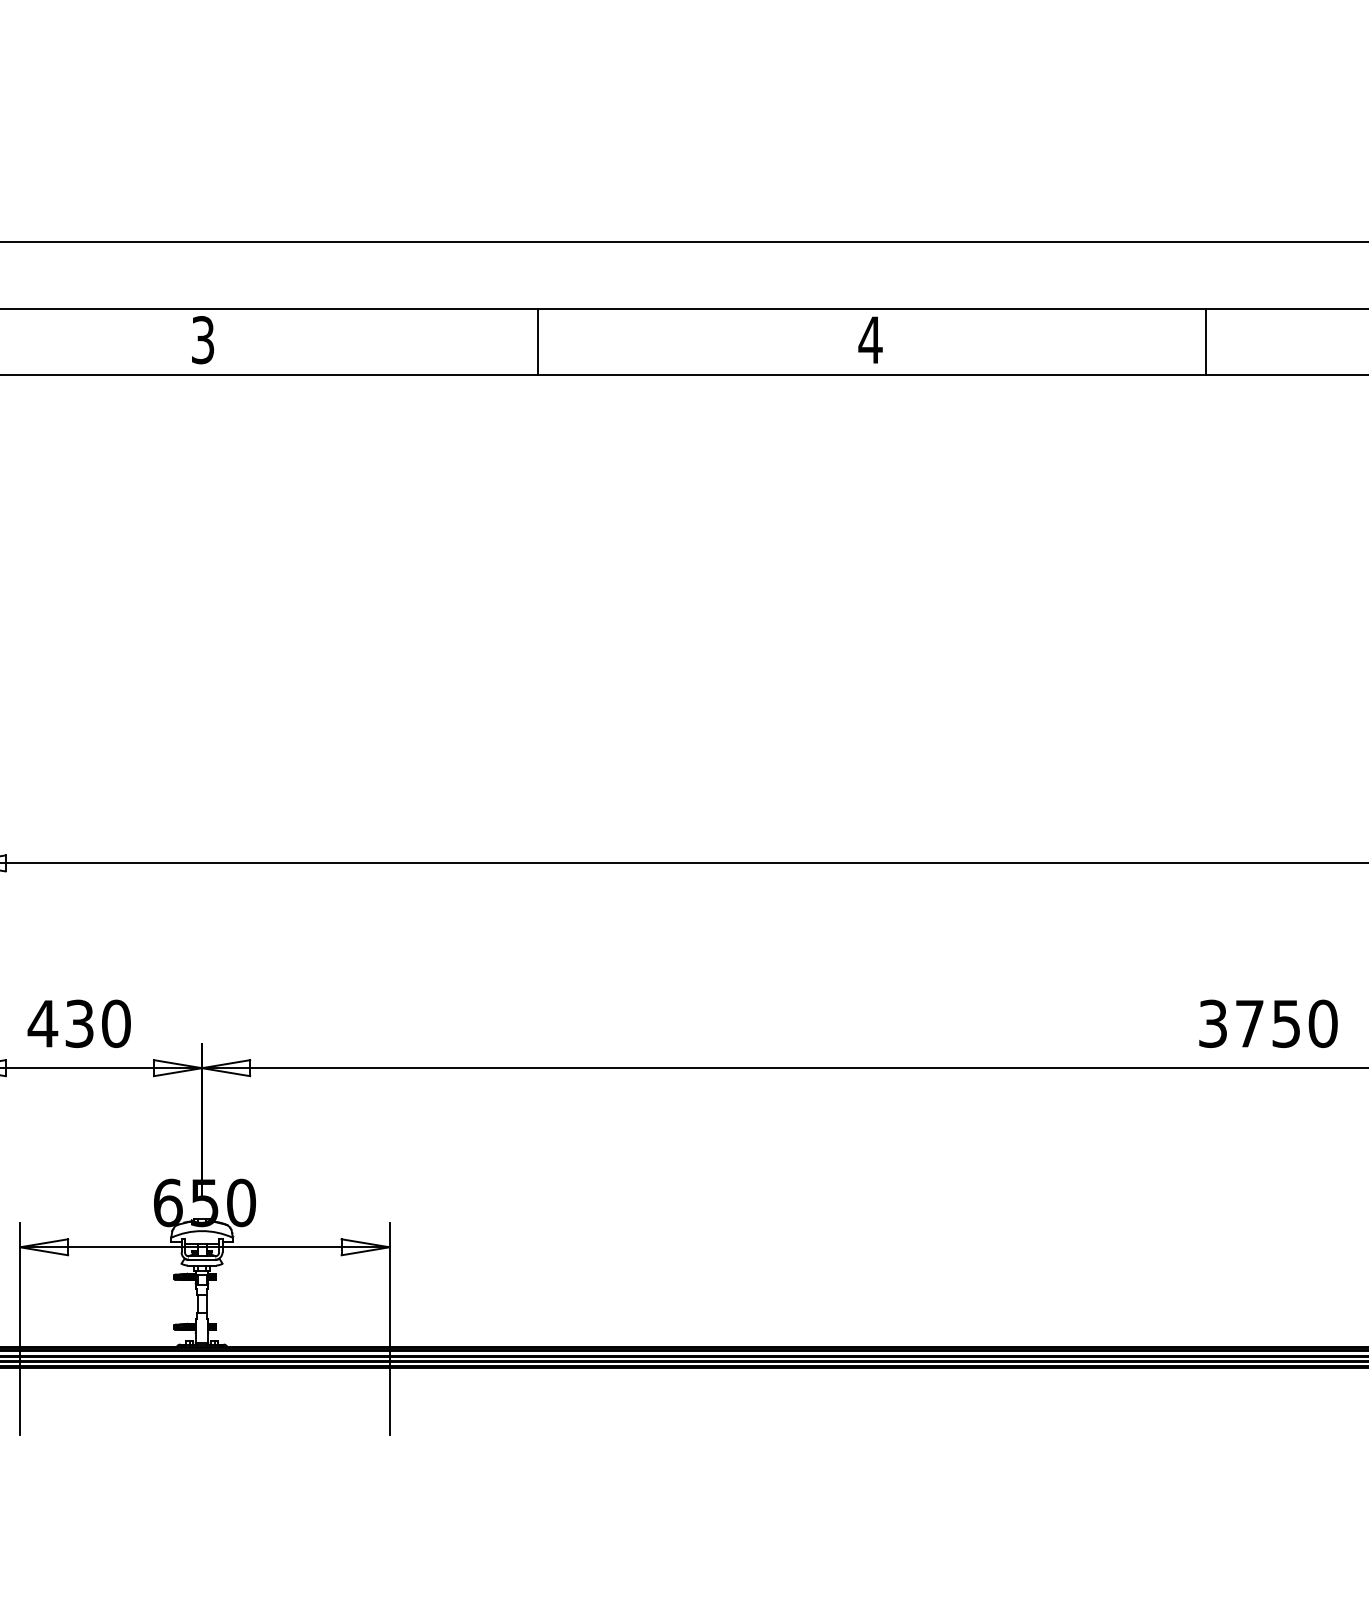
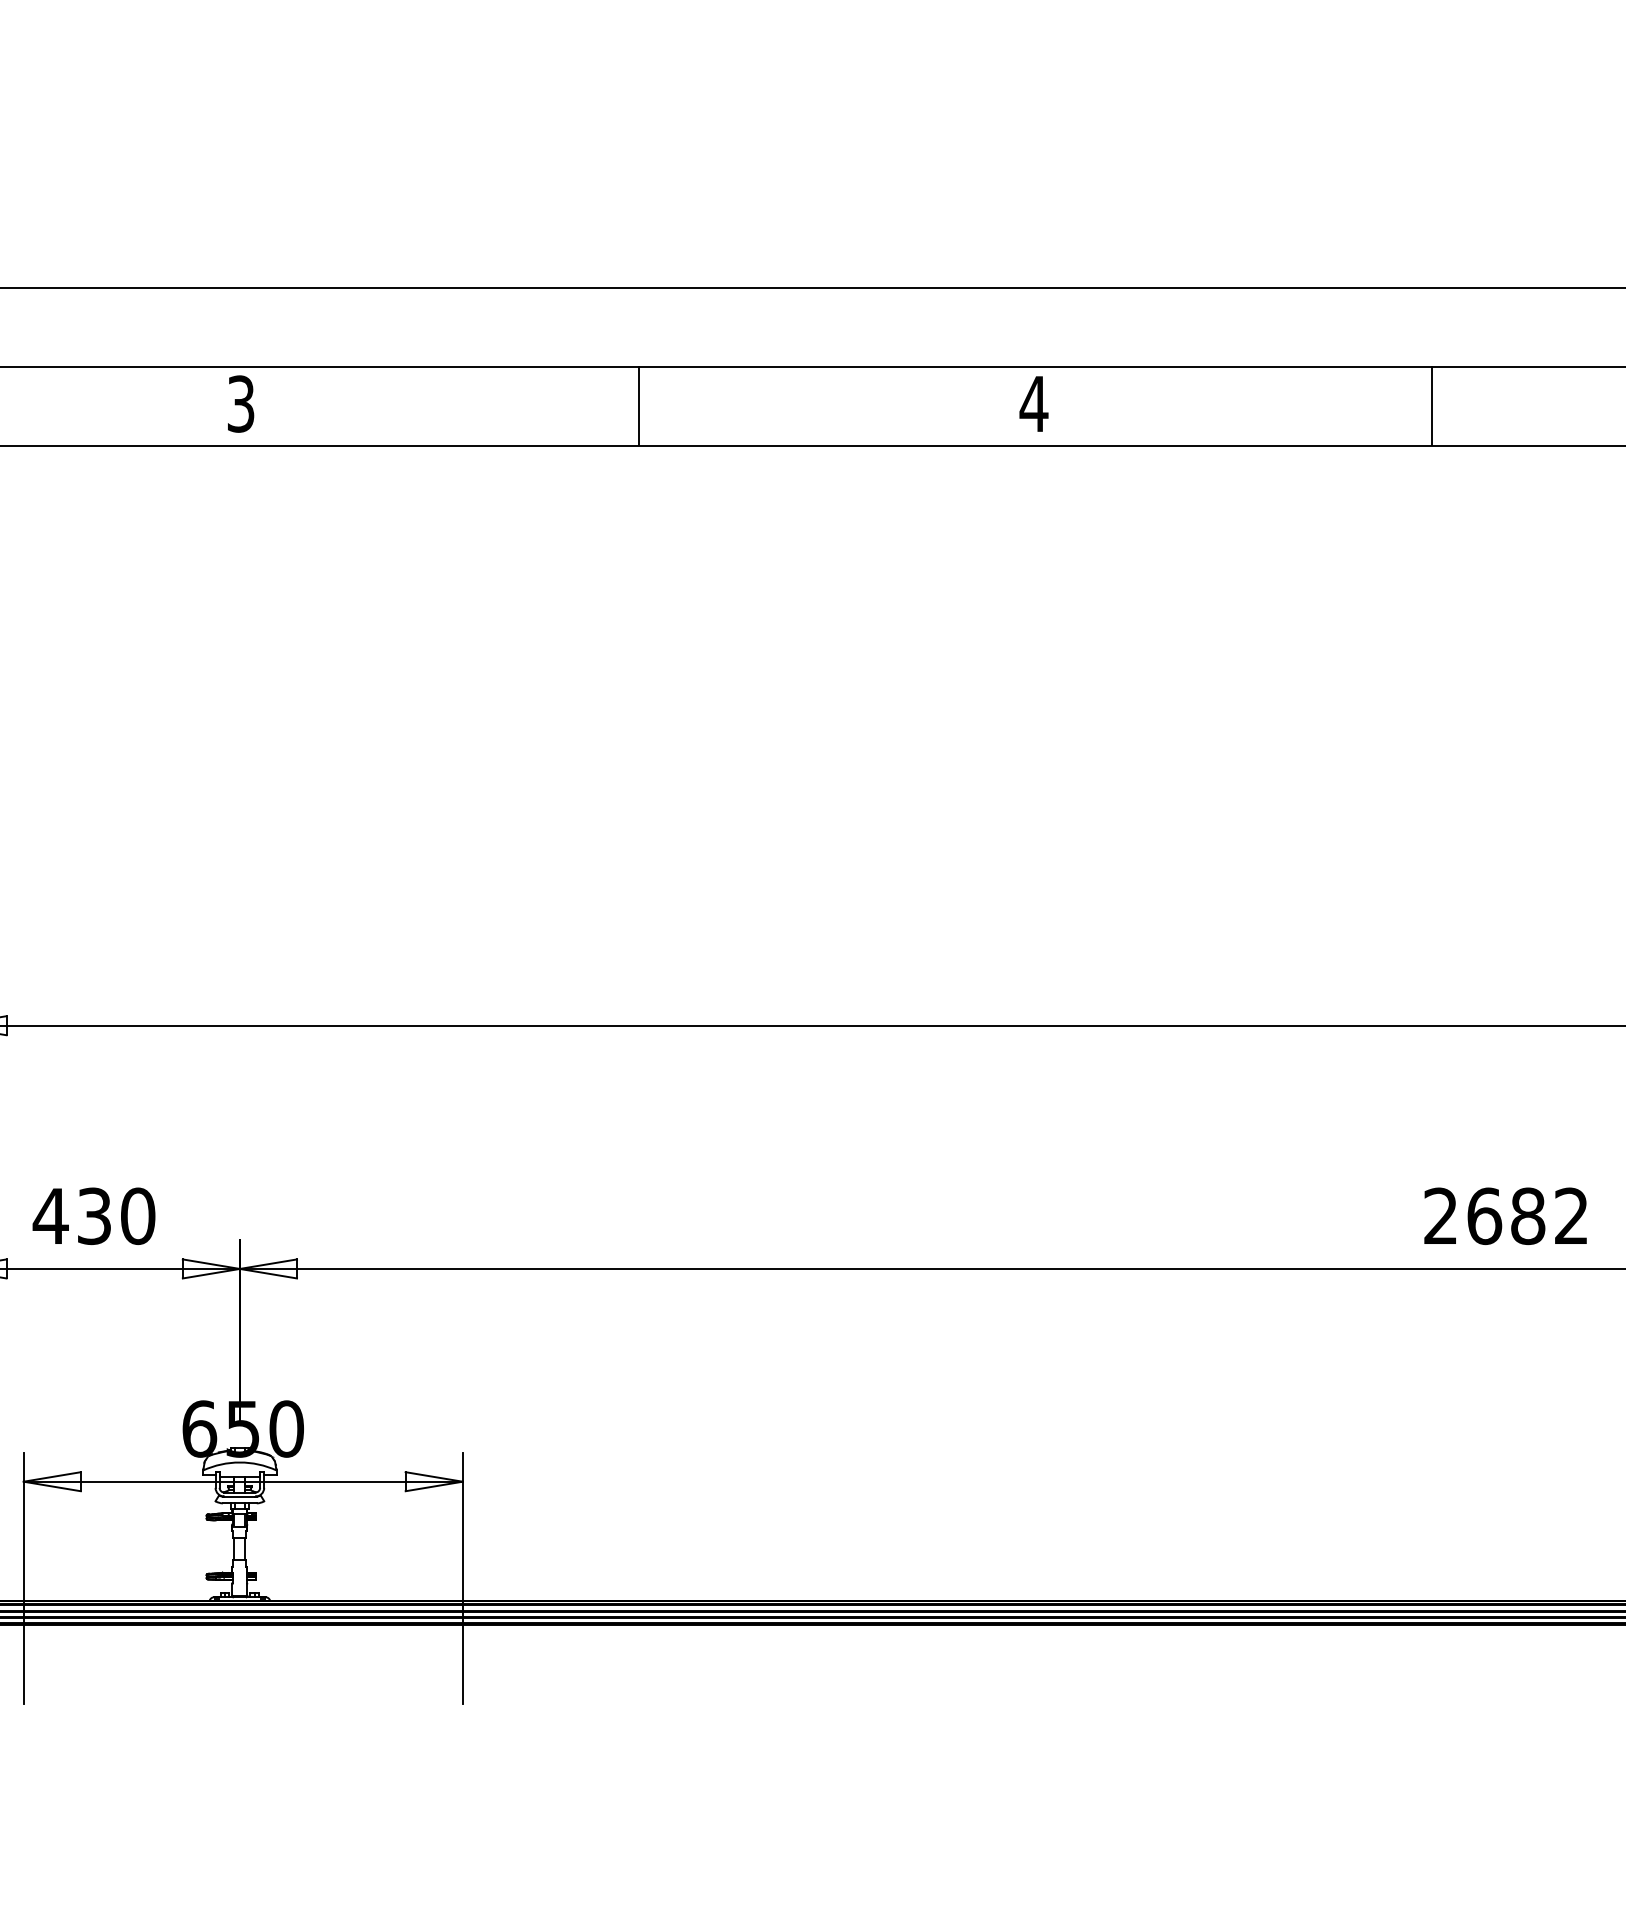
text: (1268, 1024) -> (1506, 1216), 3750 -> 2682

